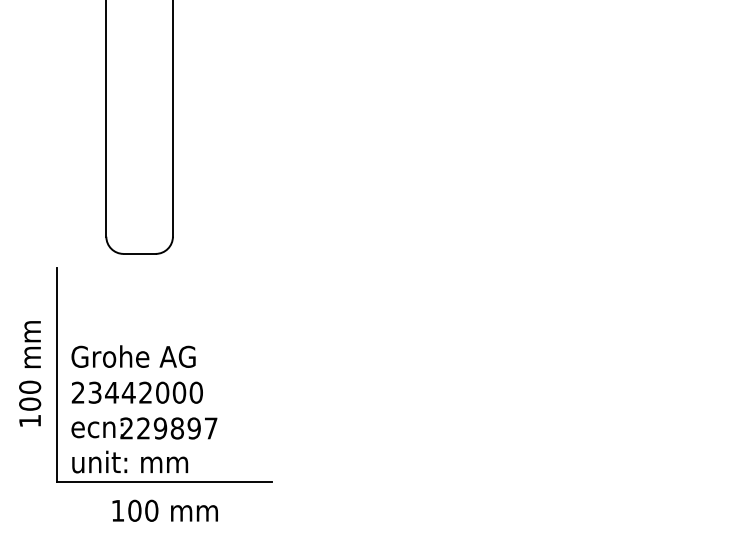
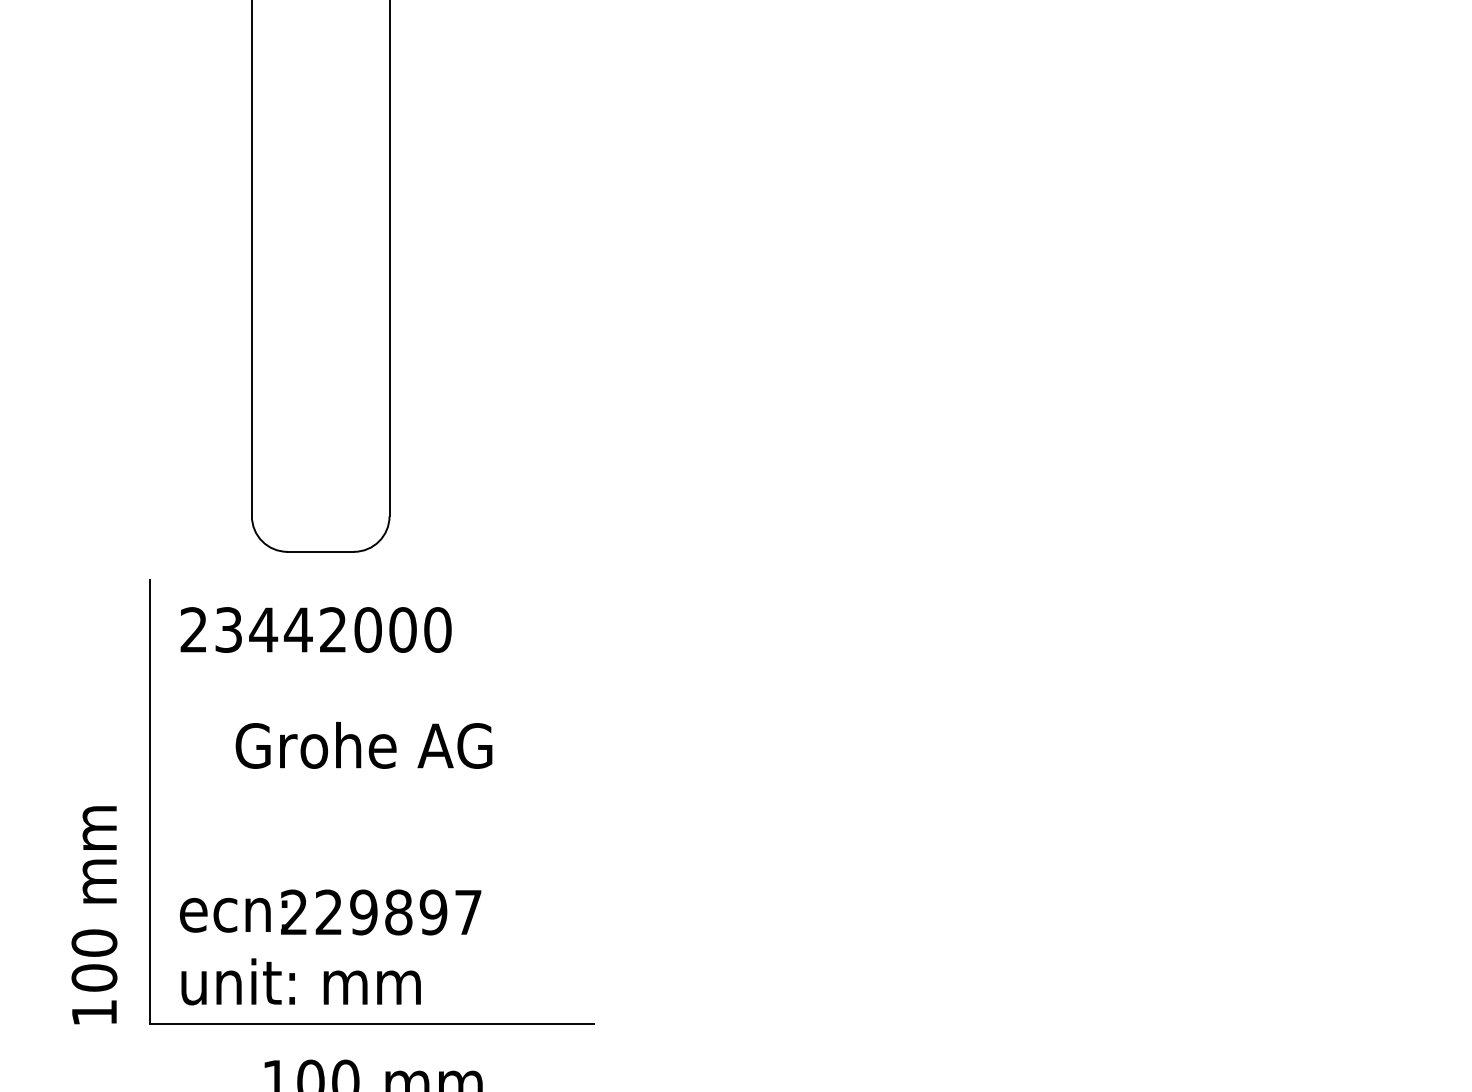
text: (133, 356) -> (363, 745), moved
text: (30, 373) -> (95, 914), moved
text: (136, 392) -> (314, 629), moved

